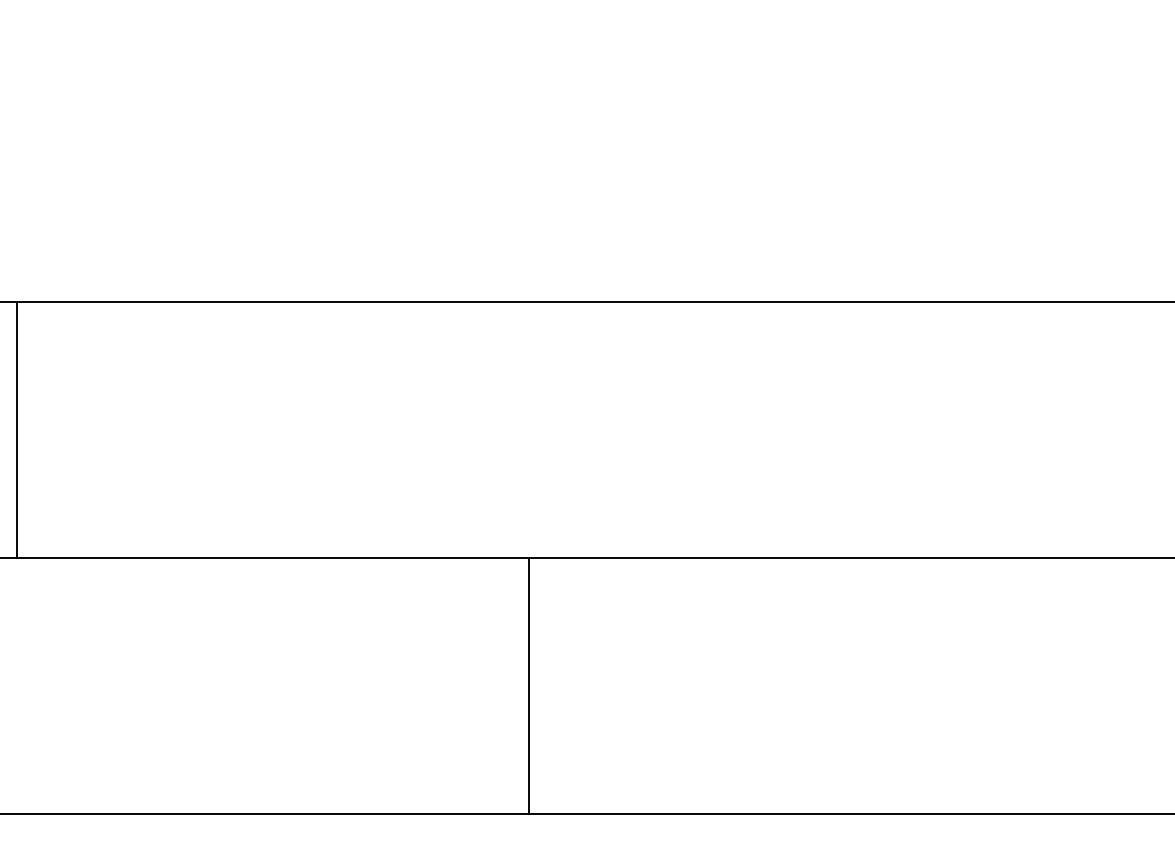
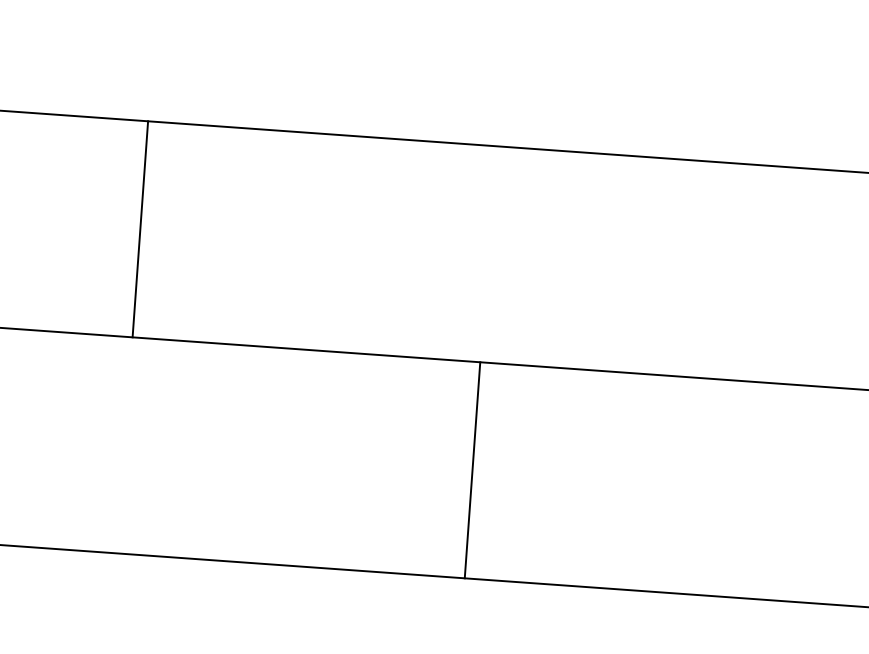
line: (16, 430) -> (140, 229), moved
line: (528, 686) -> (472, 470), moved

